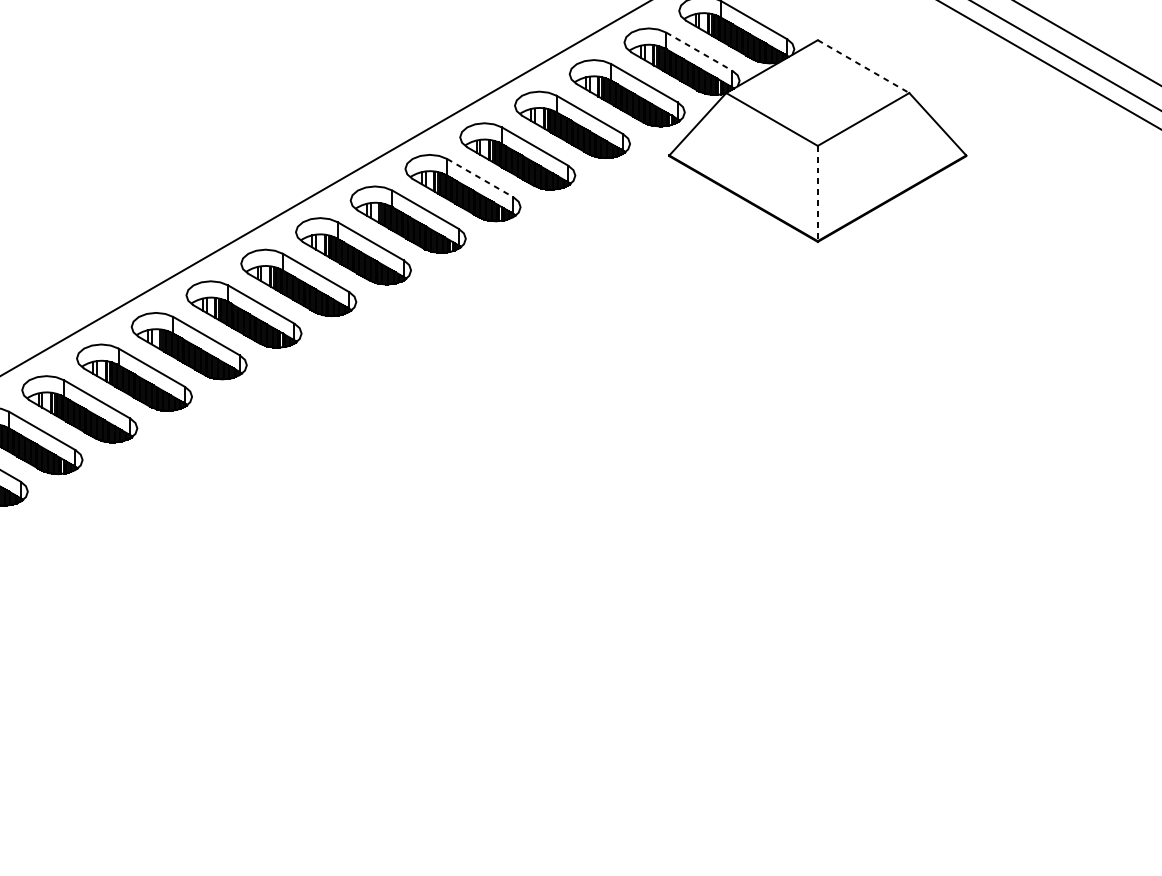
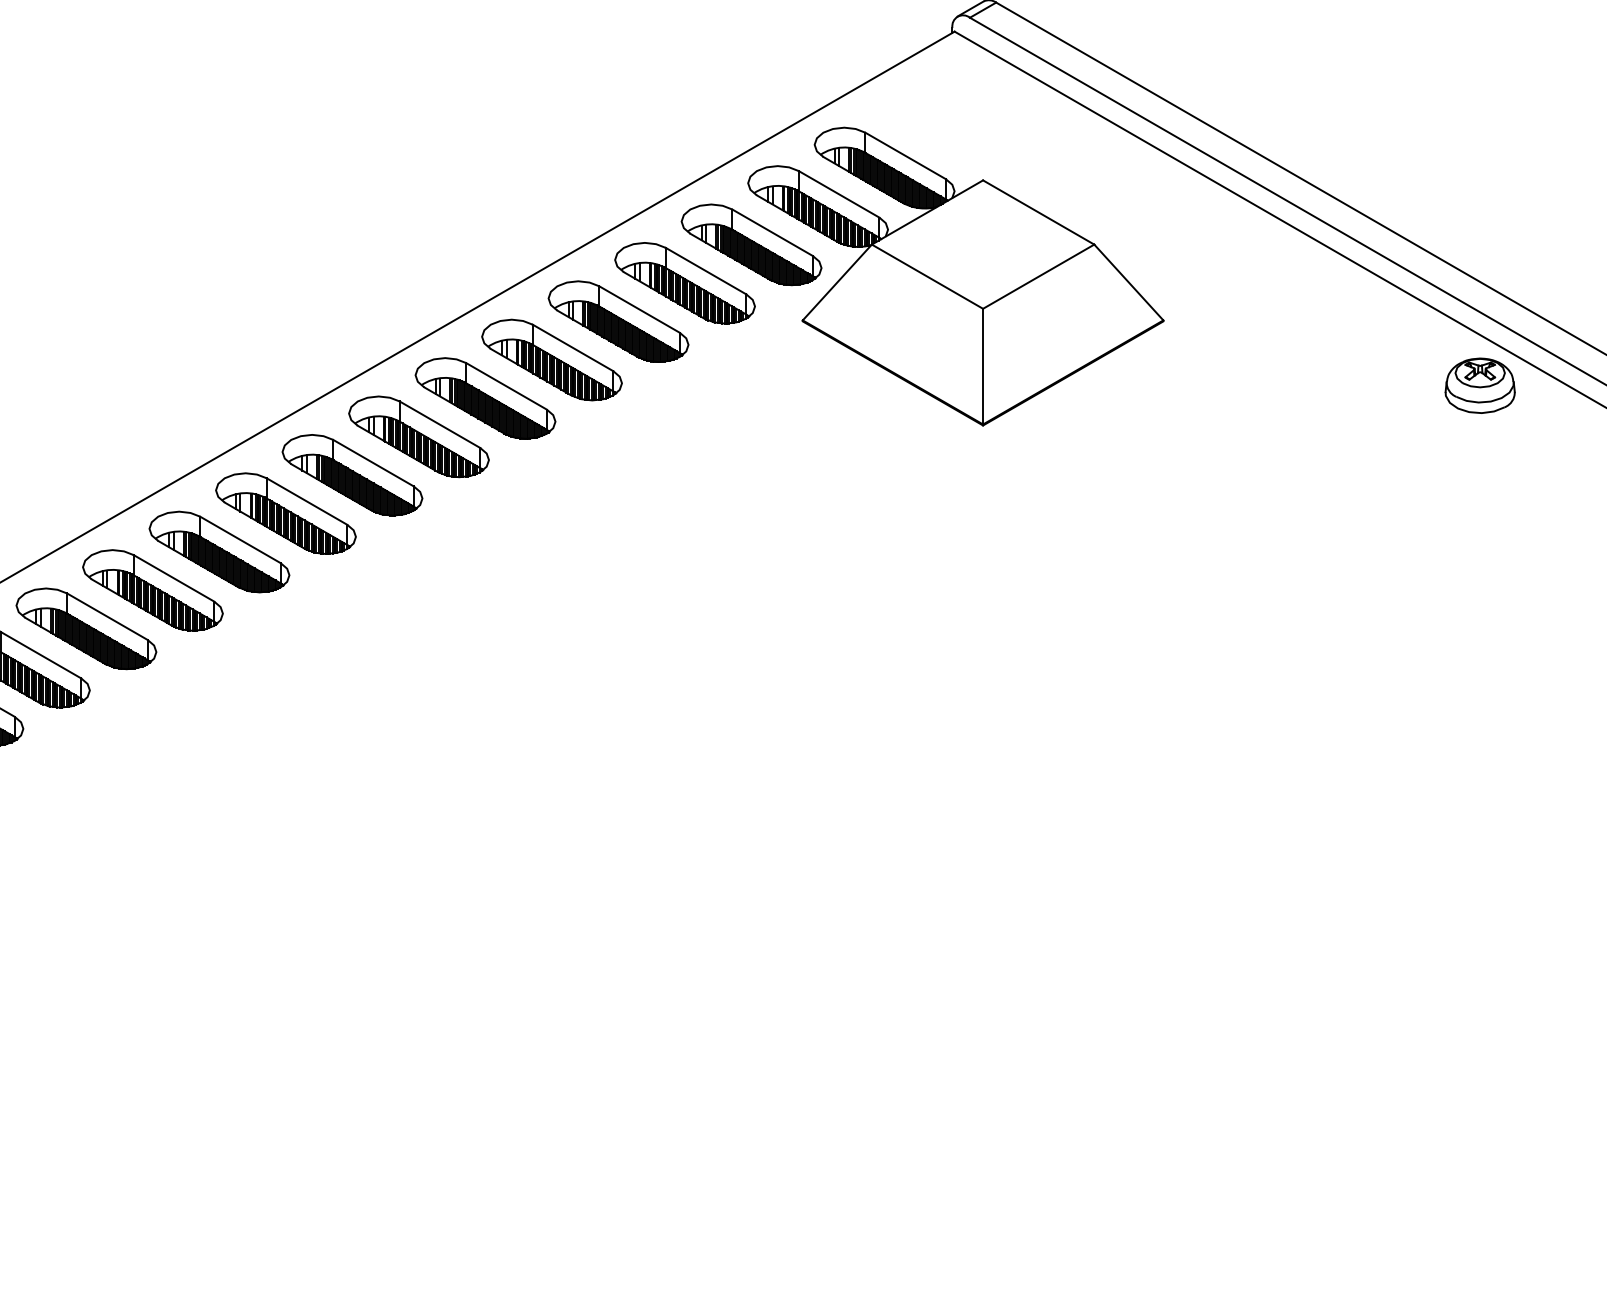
line: (699, 51) -> (839, 194), dashed -> solid
line: (864, 66) -> (1039, 212), dashed -> solid
line: (480, 178) -> (573, 348), dashed -> solid
line: (818, 193) -> (983, 366), dashed -> solid

